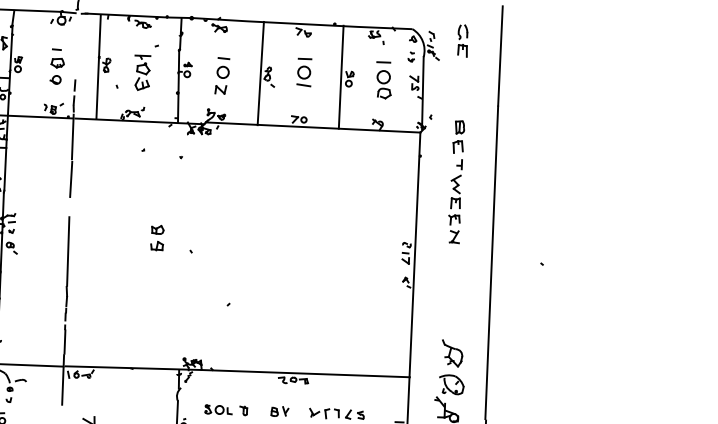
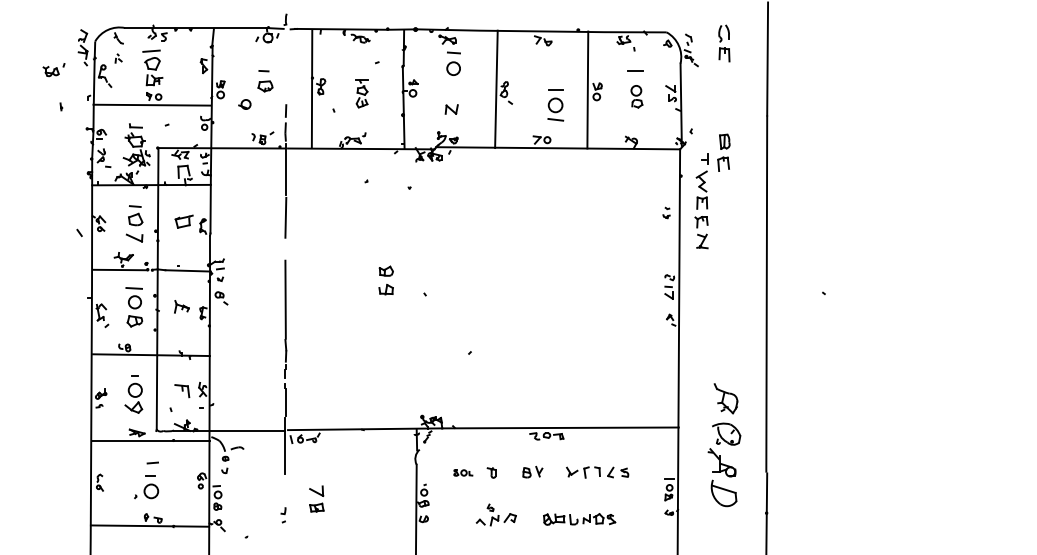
part: (411, 56) -> (666, 212), moved
part: (223, 67) -> (453, 63), moved
part: (141, 72) -> (361, 93), size x0.7
part: (304, 72) -> (555, 105), moved
part: (55, 79) -> (244, 104), moved
part: (383, 84) -> (636, 96), size x0.7
part: (455, 201) -> (701, 201), moved
part: (218, 409) -> (463, 472), size x0.6

